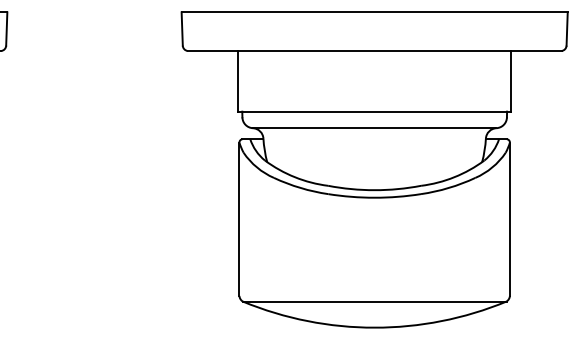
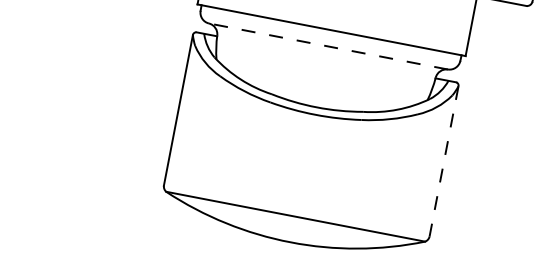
line: (374, 128) -> (328, 46), solid -> dashed
line: (509, 219) -> (443, 161), solid -> dashed

